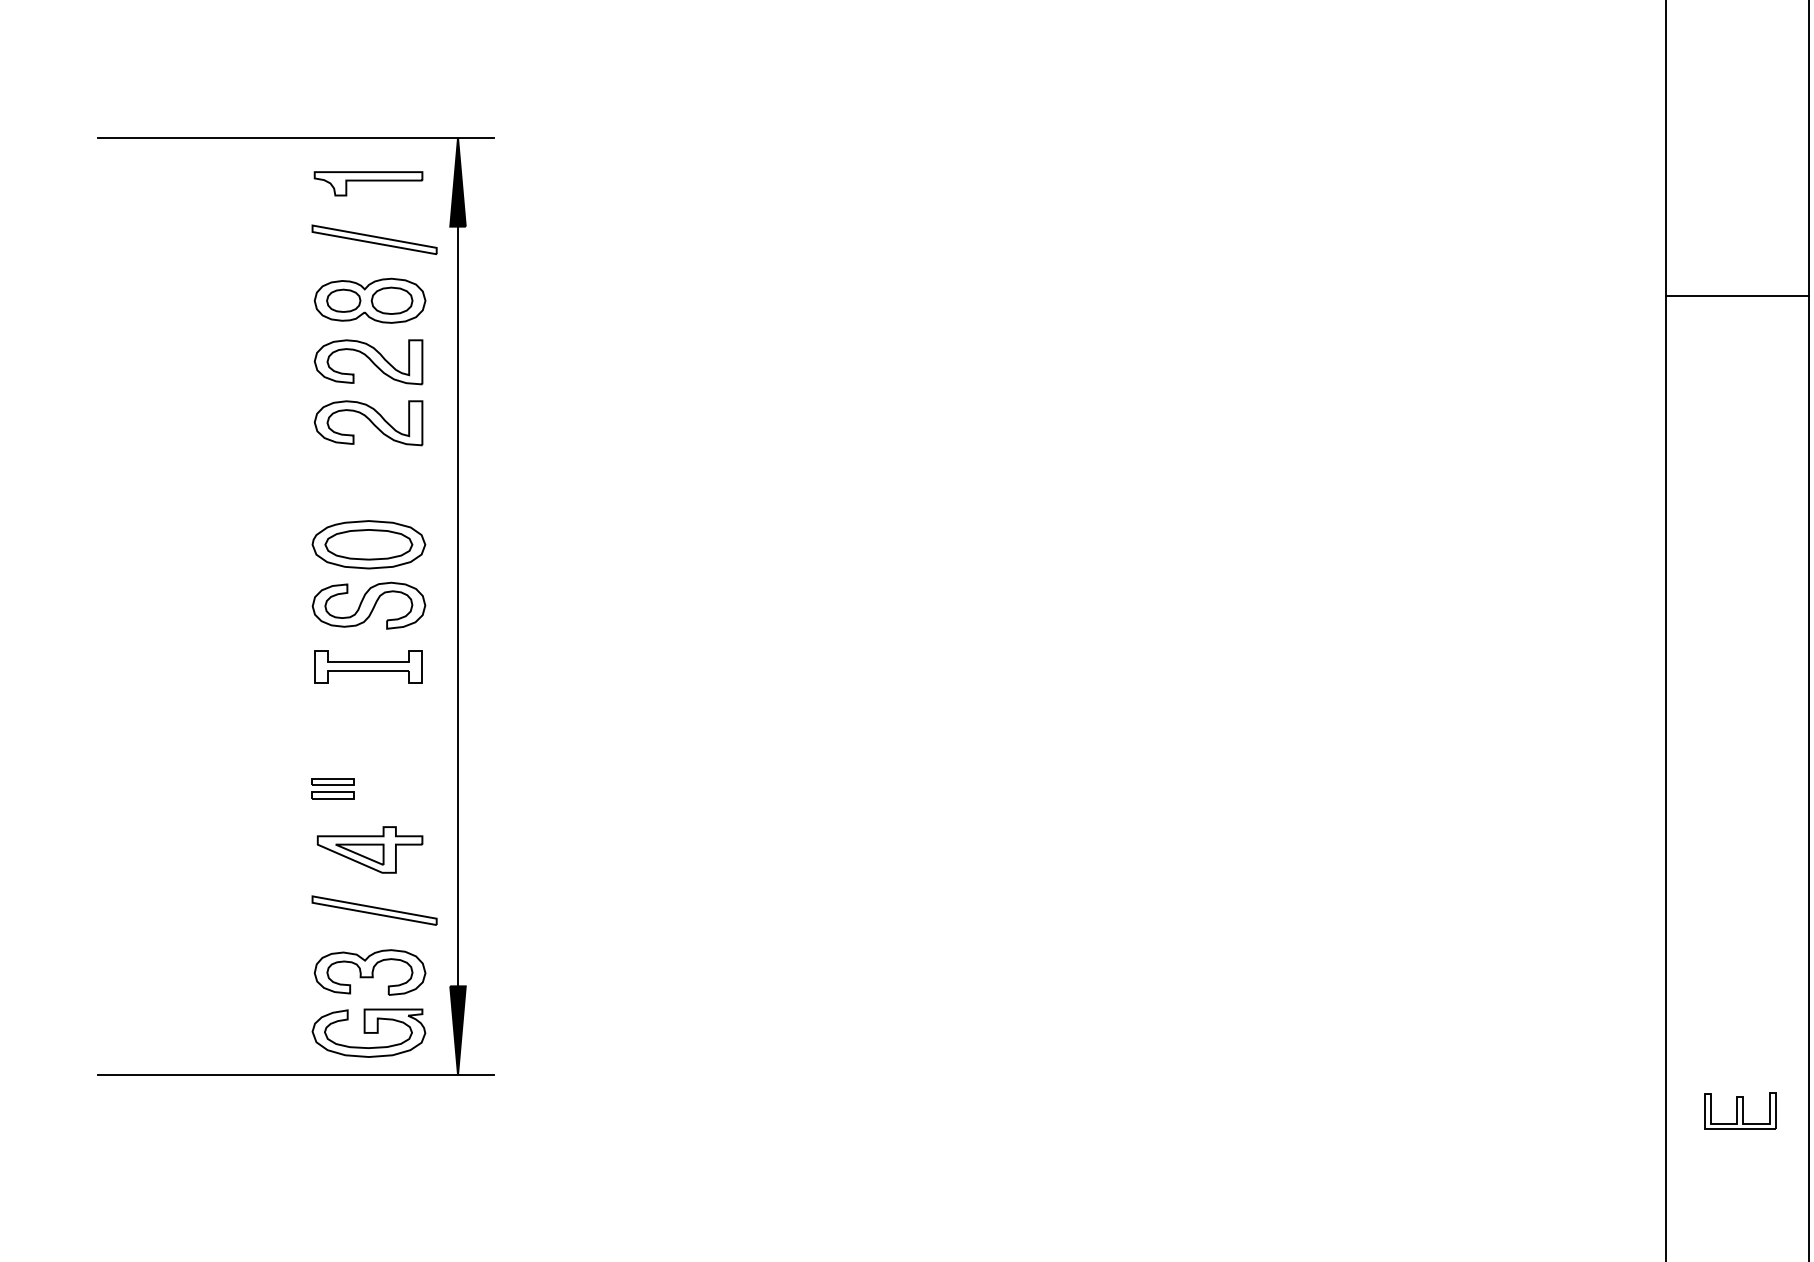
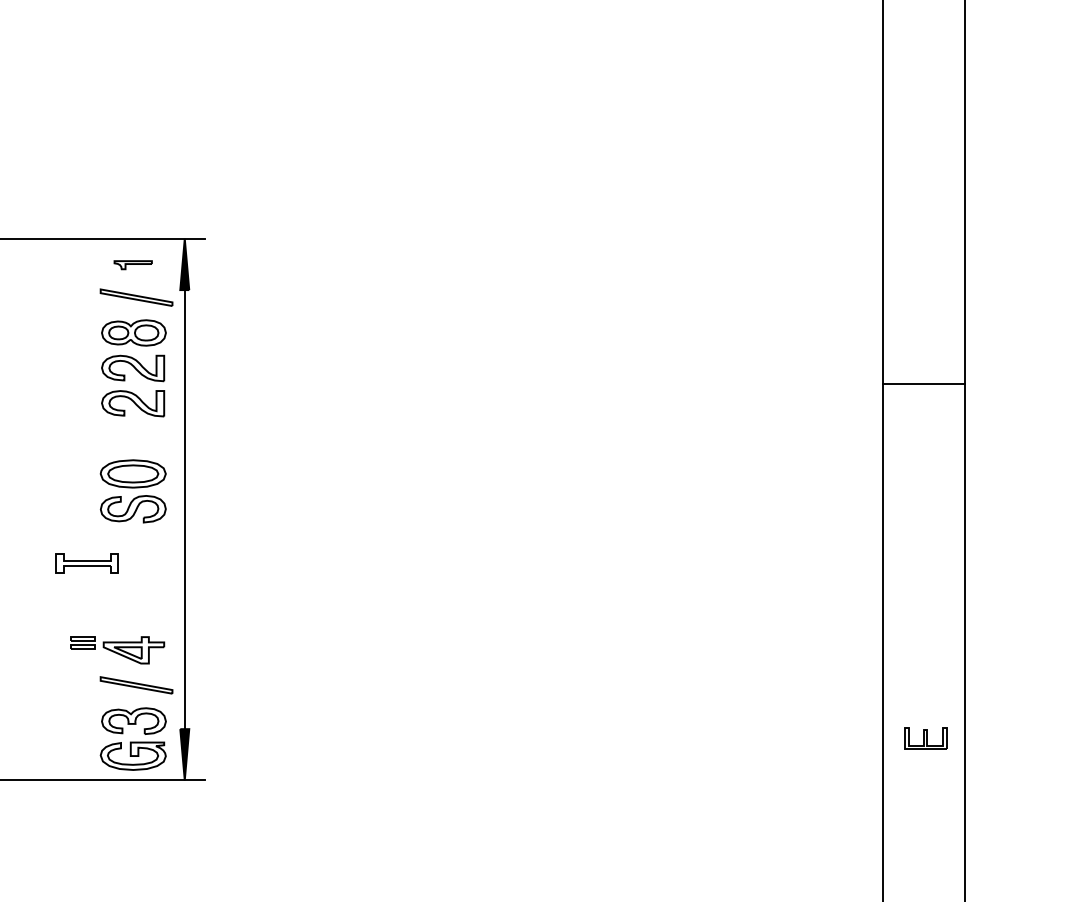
part: (369, 182) -> (133, 264), size x0.6
line: (1736, 294) -> (923, 383), moved
part: (367, 666) -> (86, 563), moved
part: (331, 787) -> (82, 642), moved
part: (1739, 1111) -> (925, 738), moved

